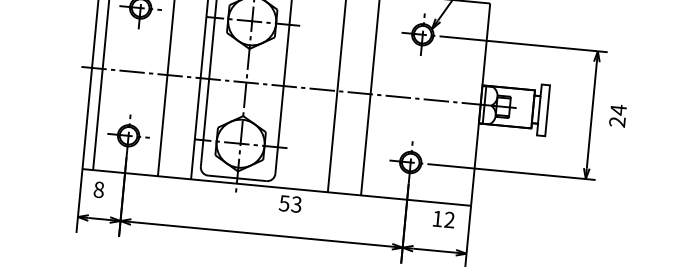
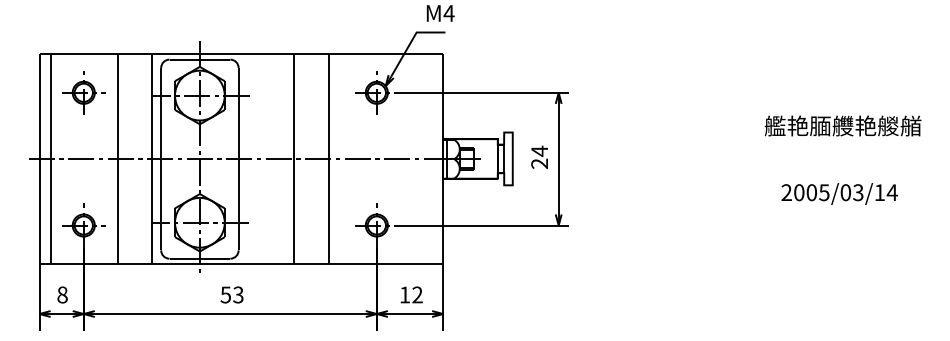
text: (617, 115) -> (539, 156), moved
text: (98, 189) -> (62, 294), moved
text: (289, 203) -> (231, 294), moved
text: (443, 219) -> (411, 294), moved

